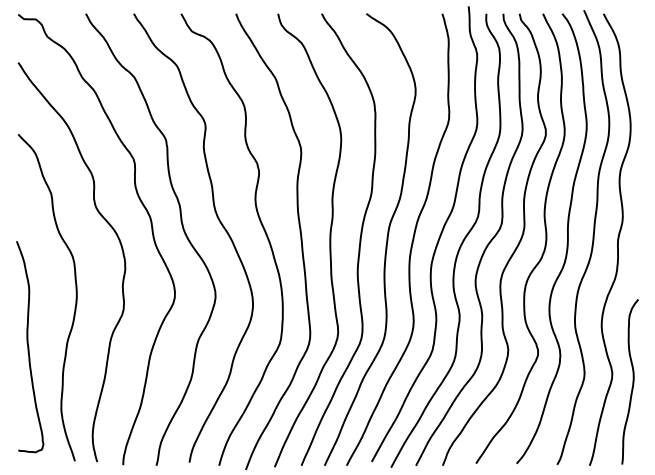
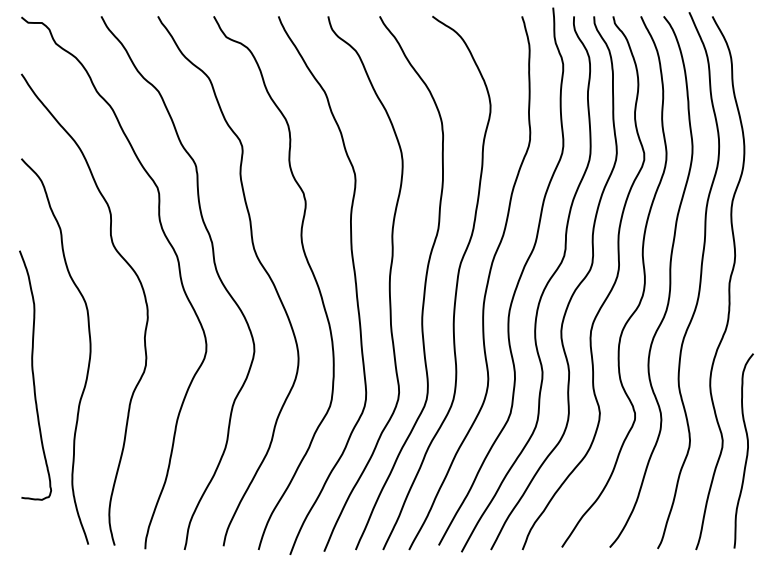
curve: (29, 347) -> (34, 376), moved

